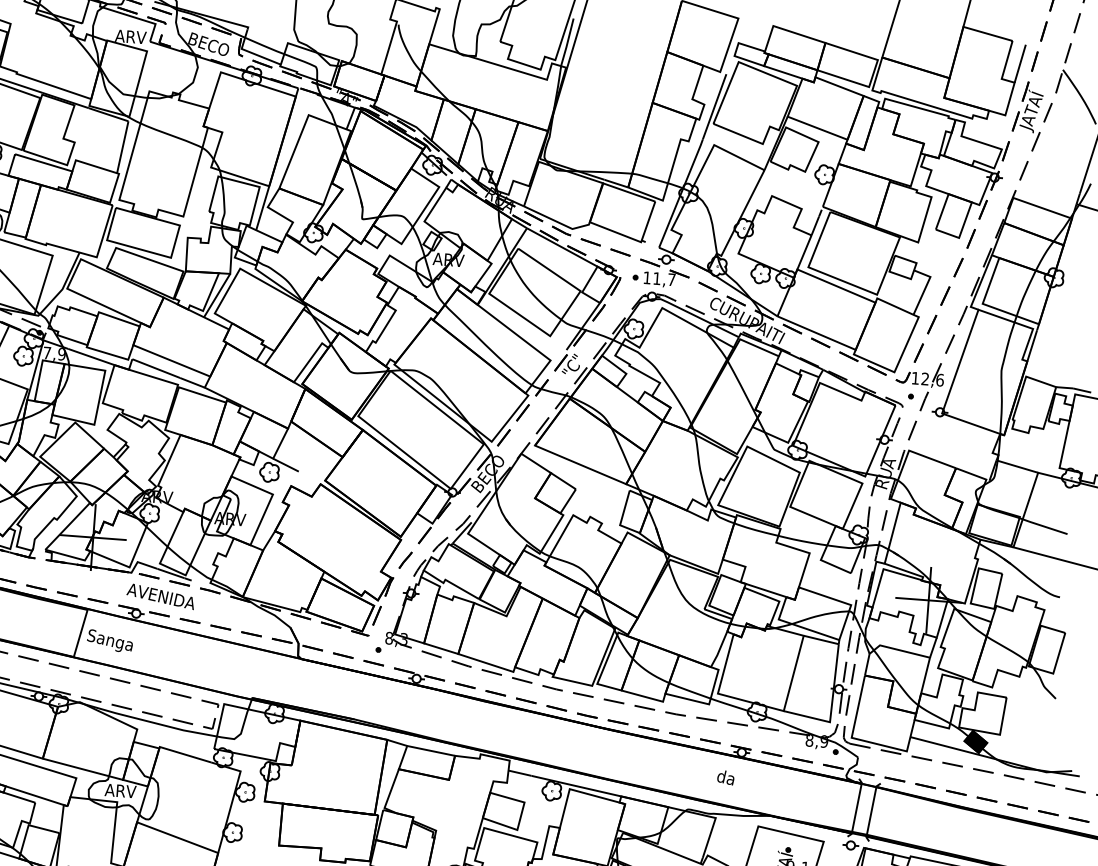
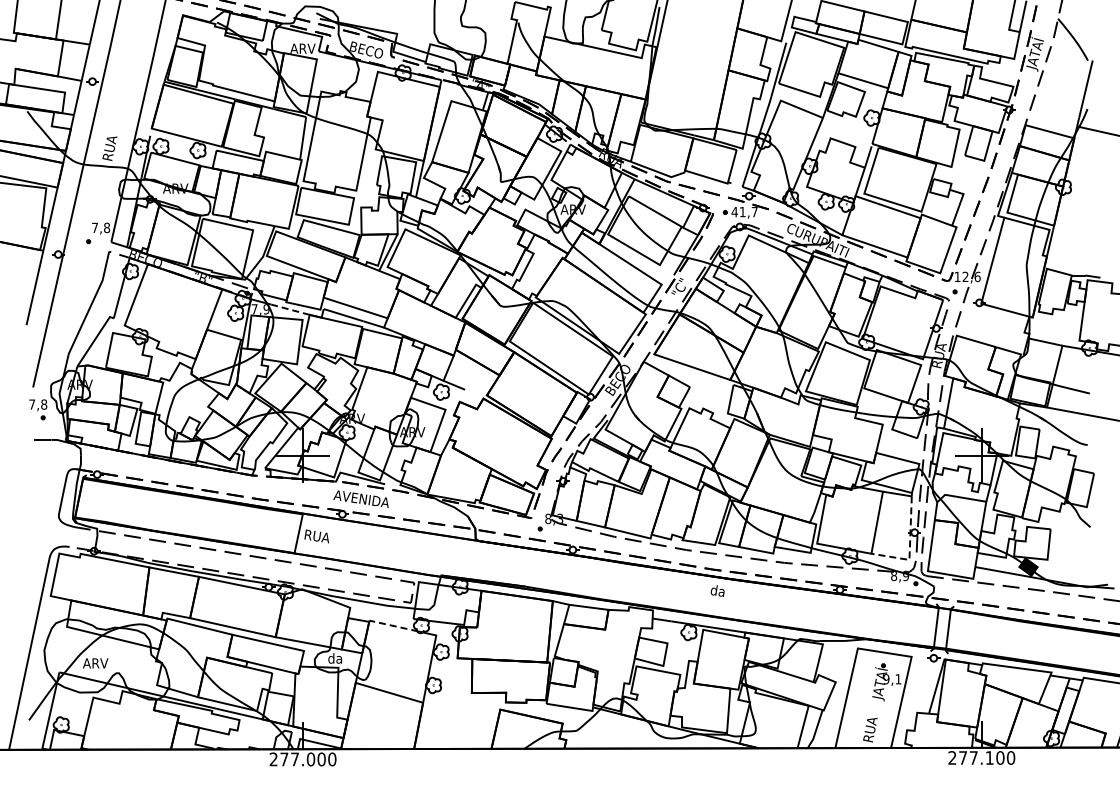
text: (646, 278) -> (734, 212), 11,7 -> 41,7
line: (91, 356) -> (290, 309), solid -> dashed
text: (109, 640) -> (322, 537), Sanga -> RUA
line: (831, 708) -> (909, 548), solid -> dashed
line: (183, 754) -> (389, 625), solid -> dashed
text: (725, 776) -> (717, 590), moved
text: (120, 790) -> (340, 658), ARV -> da

